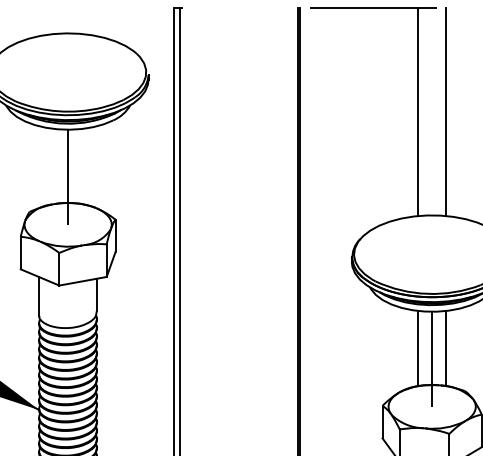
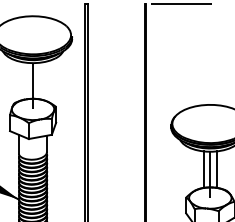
line: (418, 111) -> (203, 54), removed
line: (446, 111) -> (217, 54), removed

